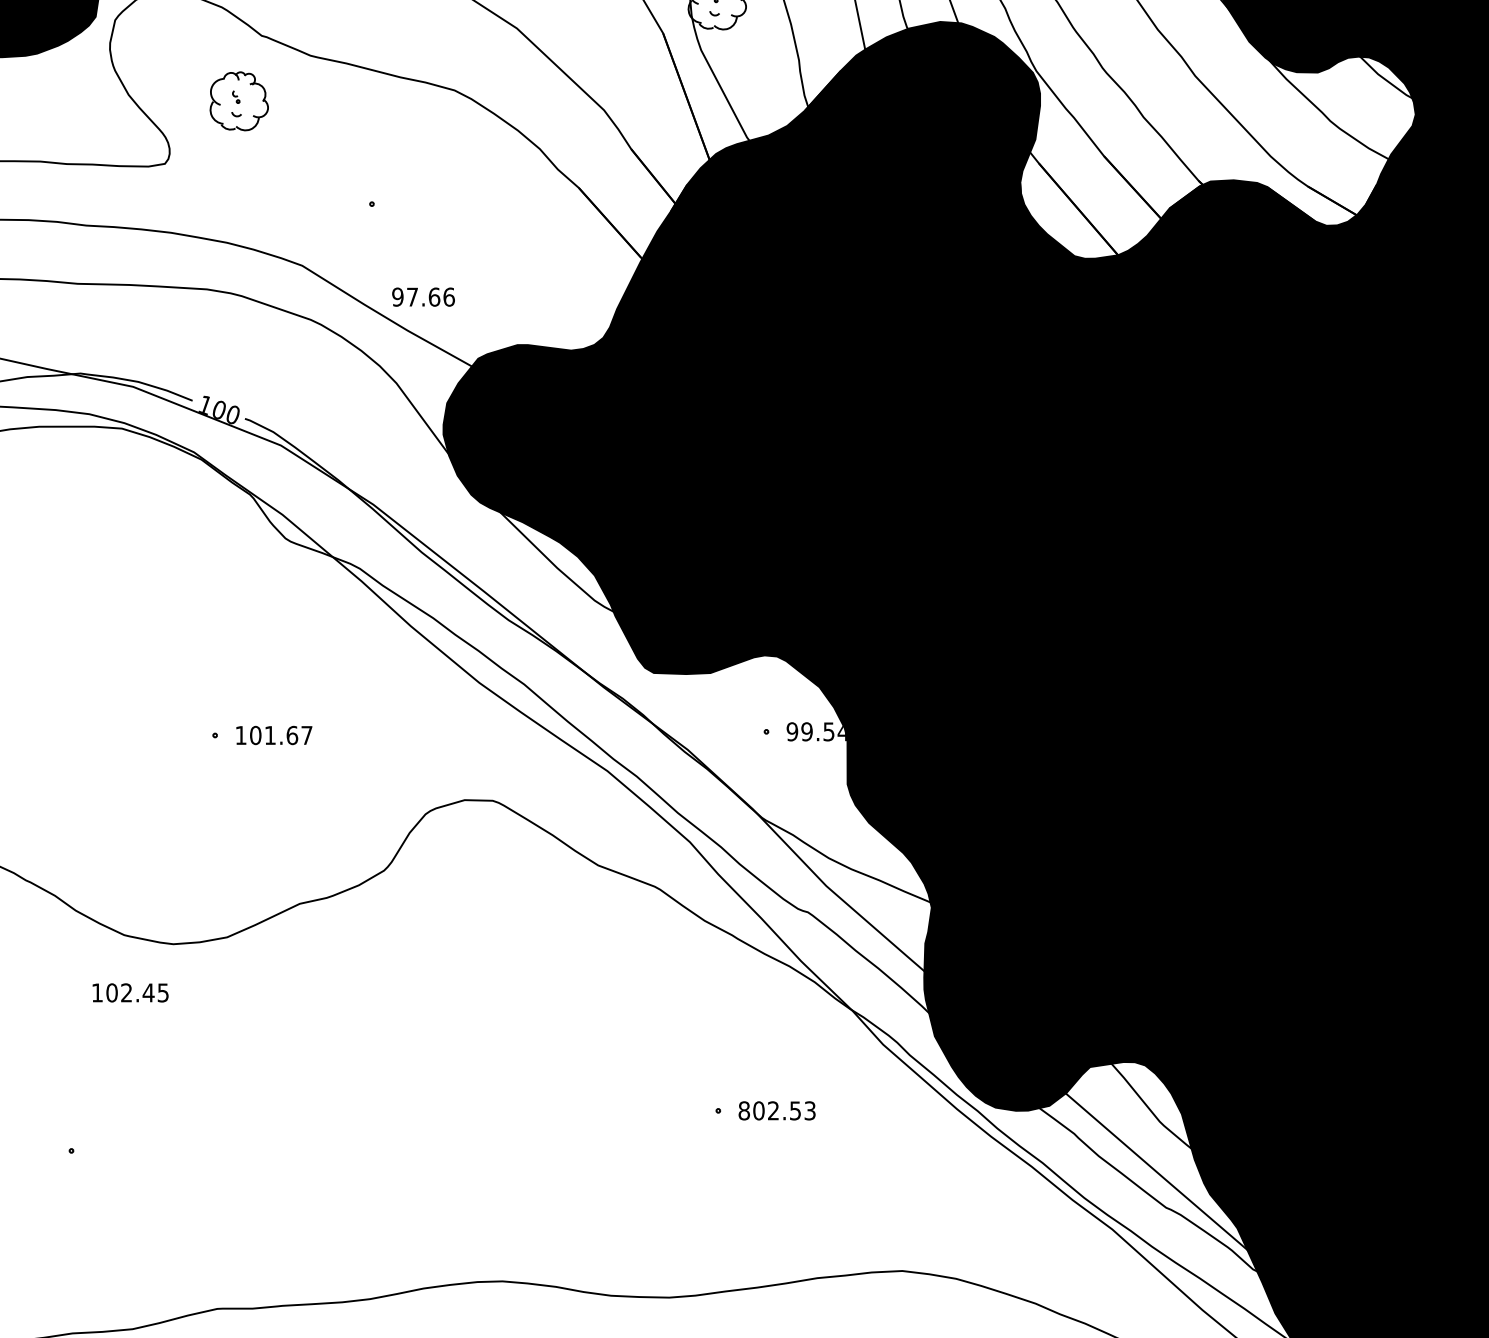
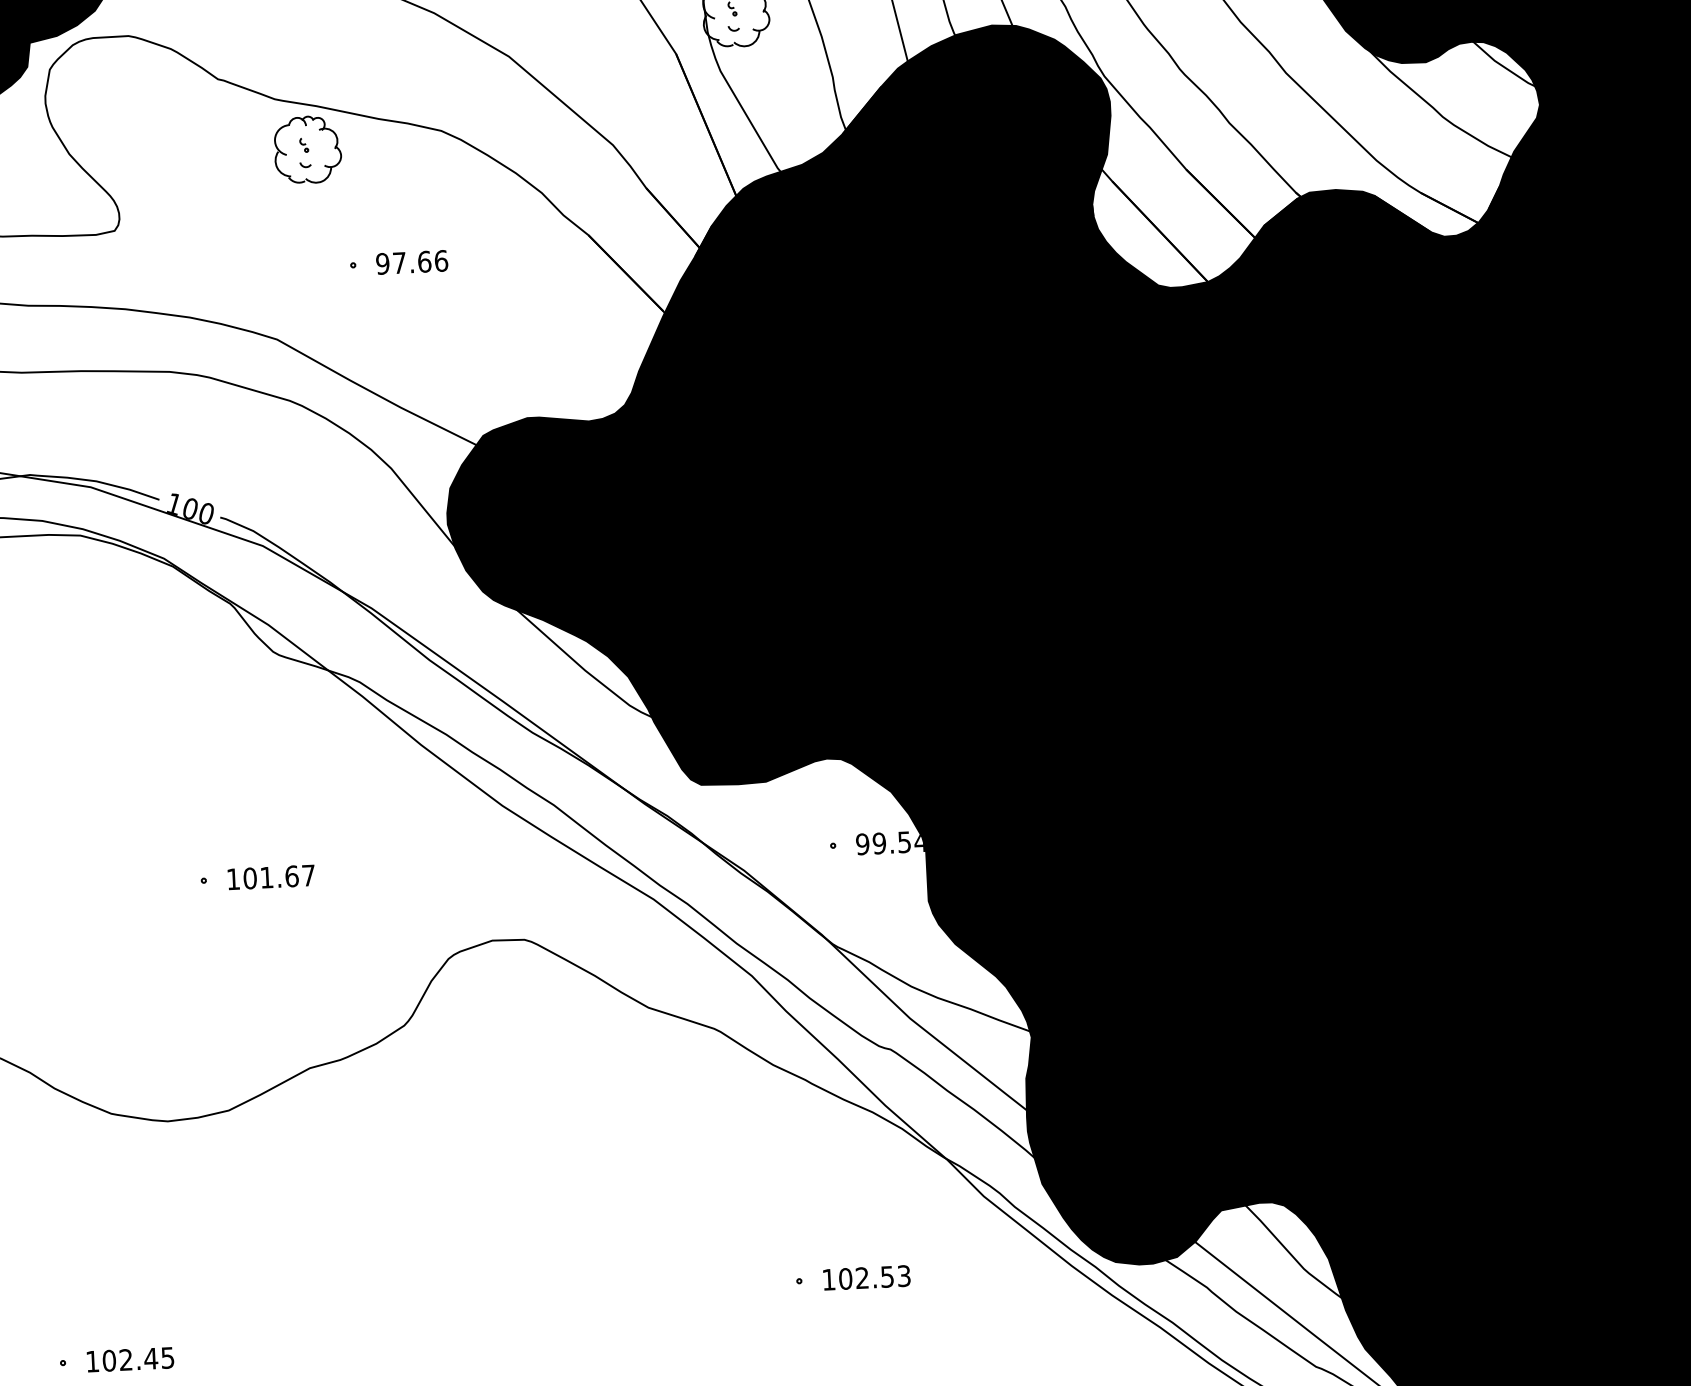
part: (238, 101) -> (307, 150), moved
text: (423, 296) -> (412, 261), moved
text: (130, 992) -> (130, 1359), moved
text: (743, 1110) -> (828, 1279), 802.53 -> 102.53

